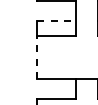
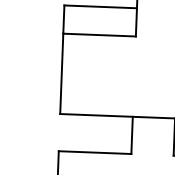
line: (57, 21) -> (102, 7), dashed -> solid
line: (37, 57) -> (62, 73), dashed -> solid

